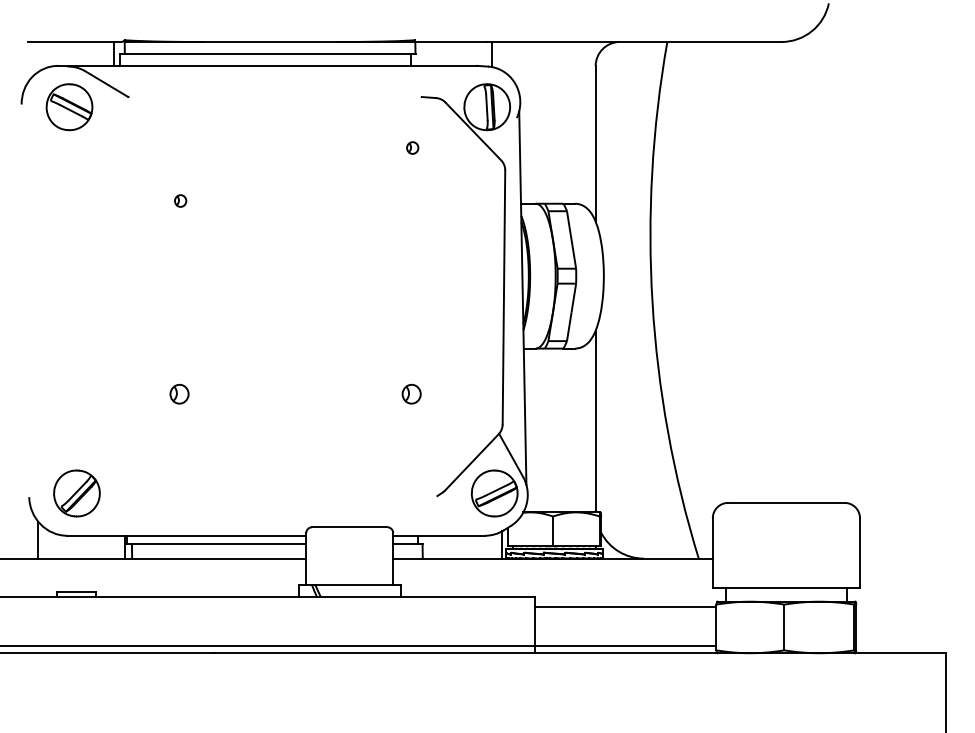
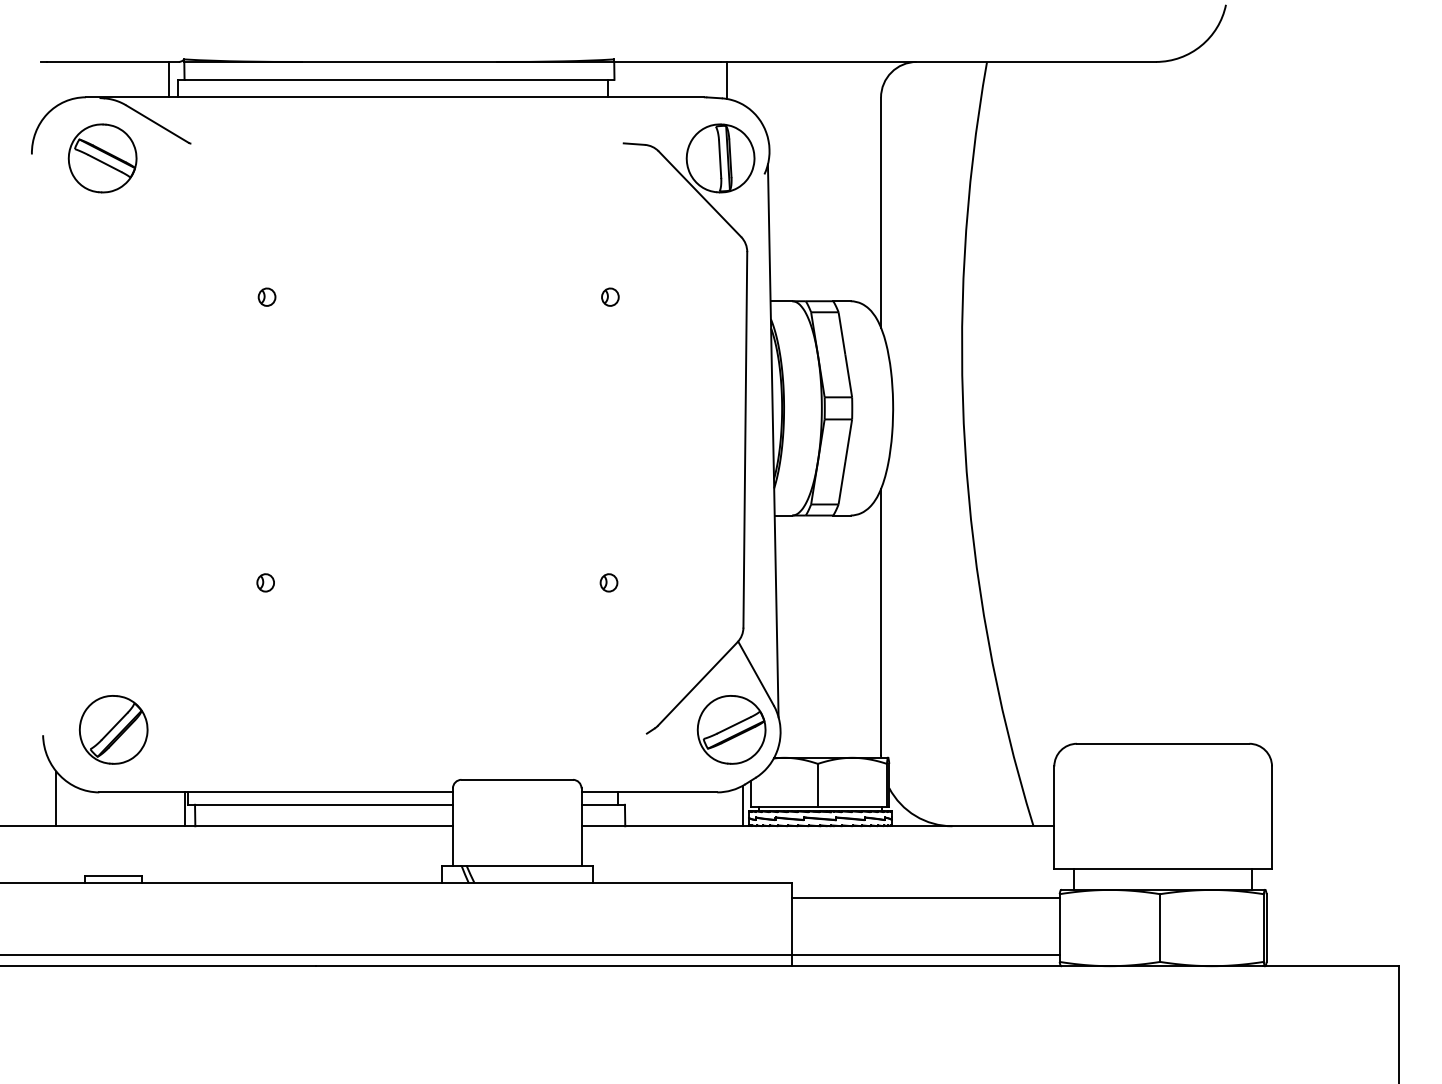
part: (412, 147) -> (610, 296), moved
part: (179, 393) -> (265, 581), size x0.62
part: (411, 393) -> (608, 581), size x0.62

